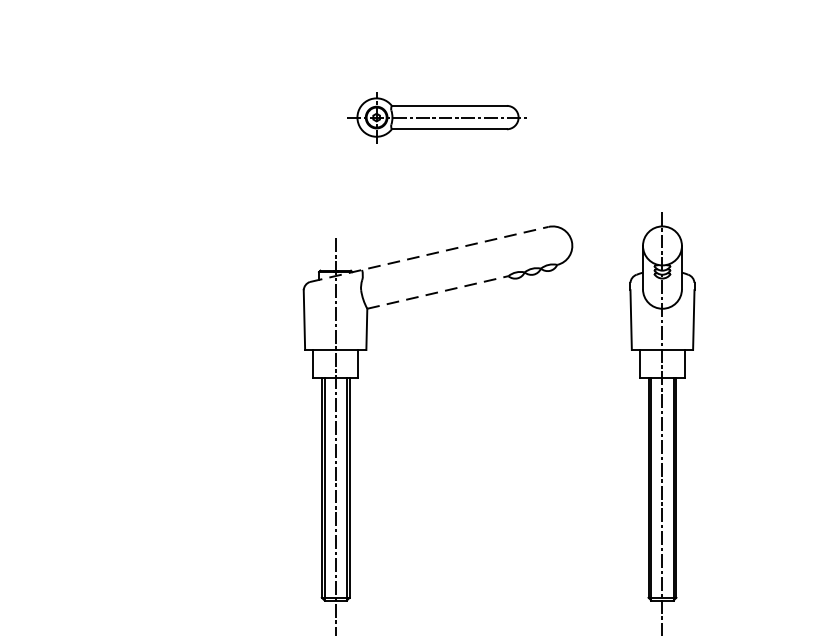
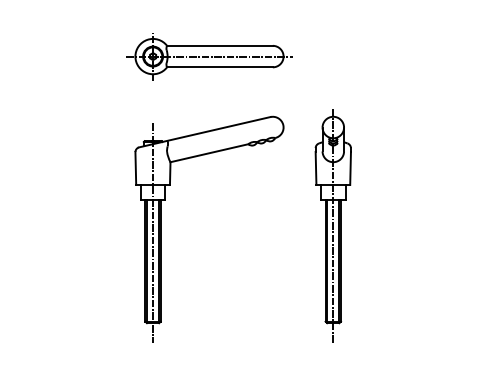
part: (438, 117) -> (209, 56), size x1.67
line: (428, 254) -> (204, 132), dashed -> solid
line: (438, 292) -> (209, 153), dashed -> solid

